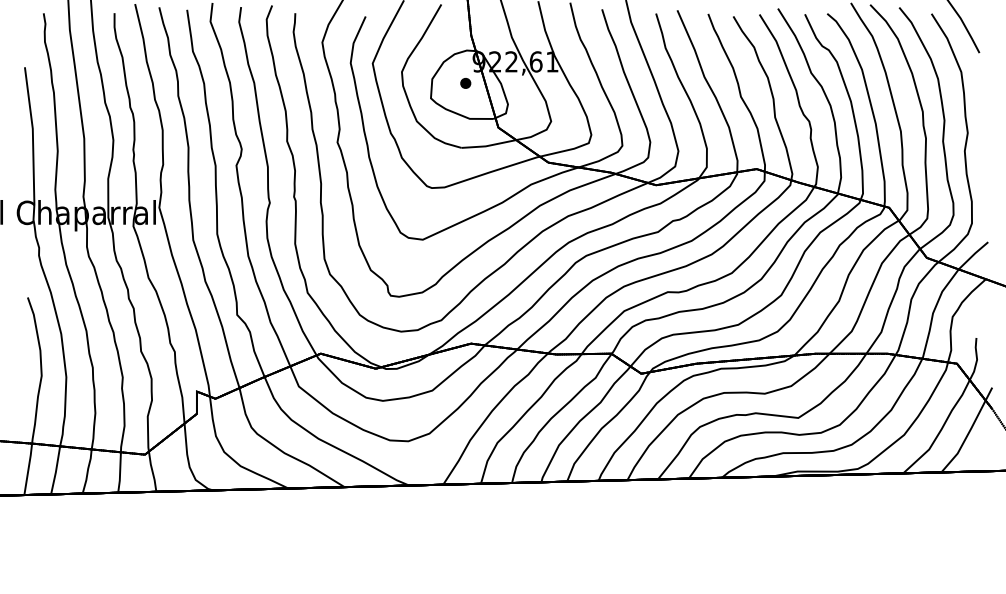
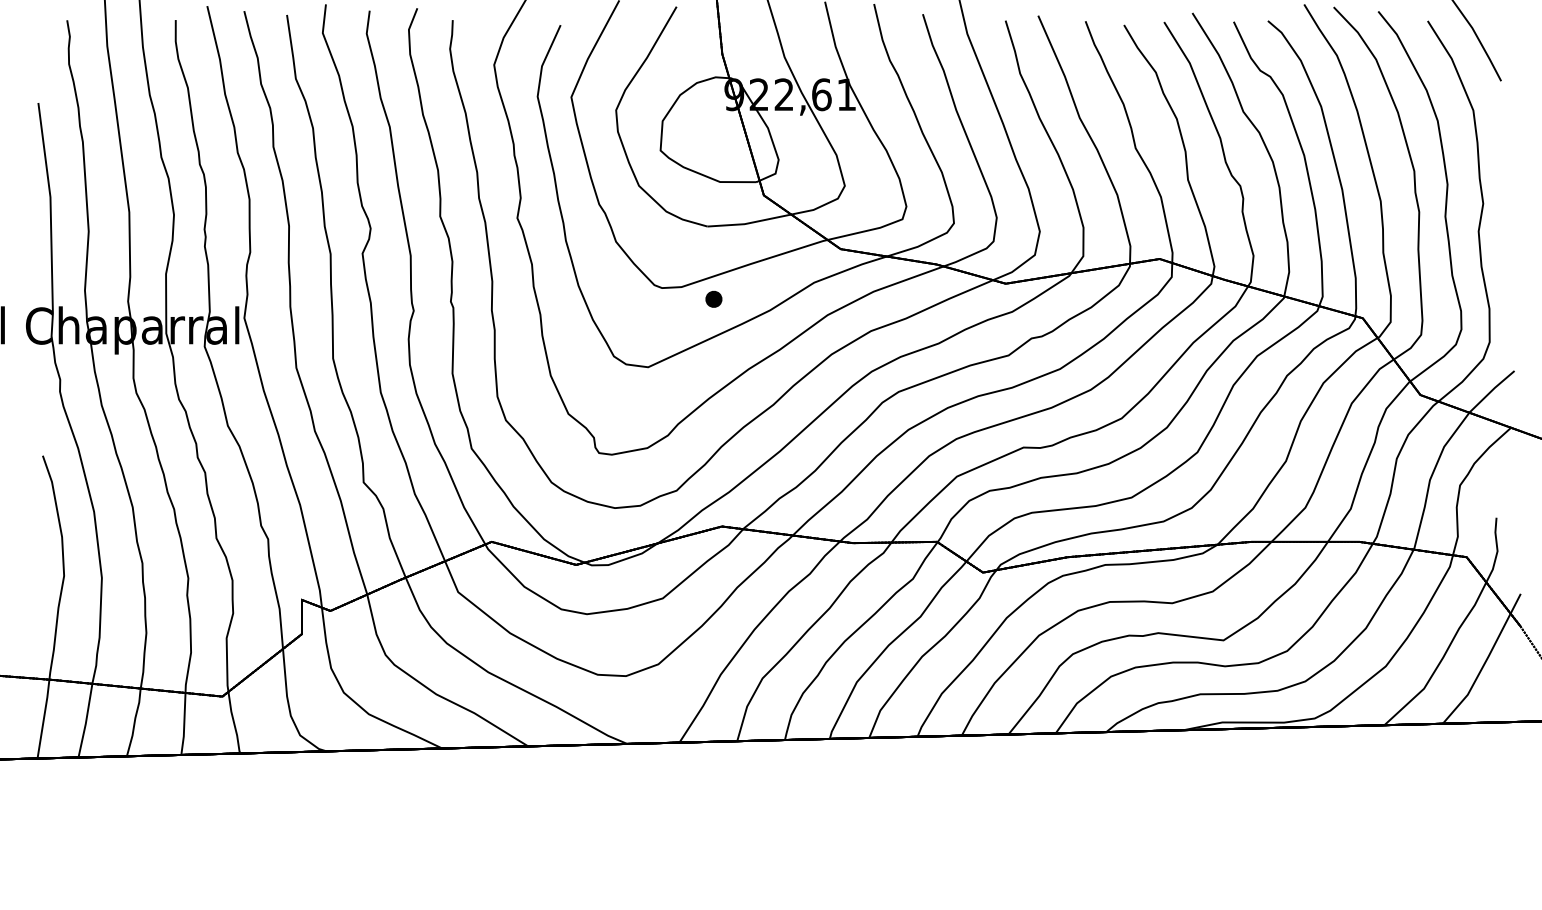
part: (465, 83) -> (713, 299), moved

